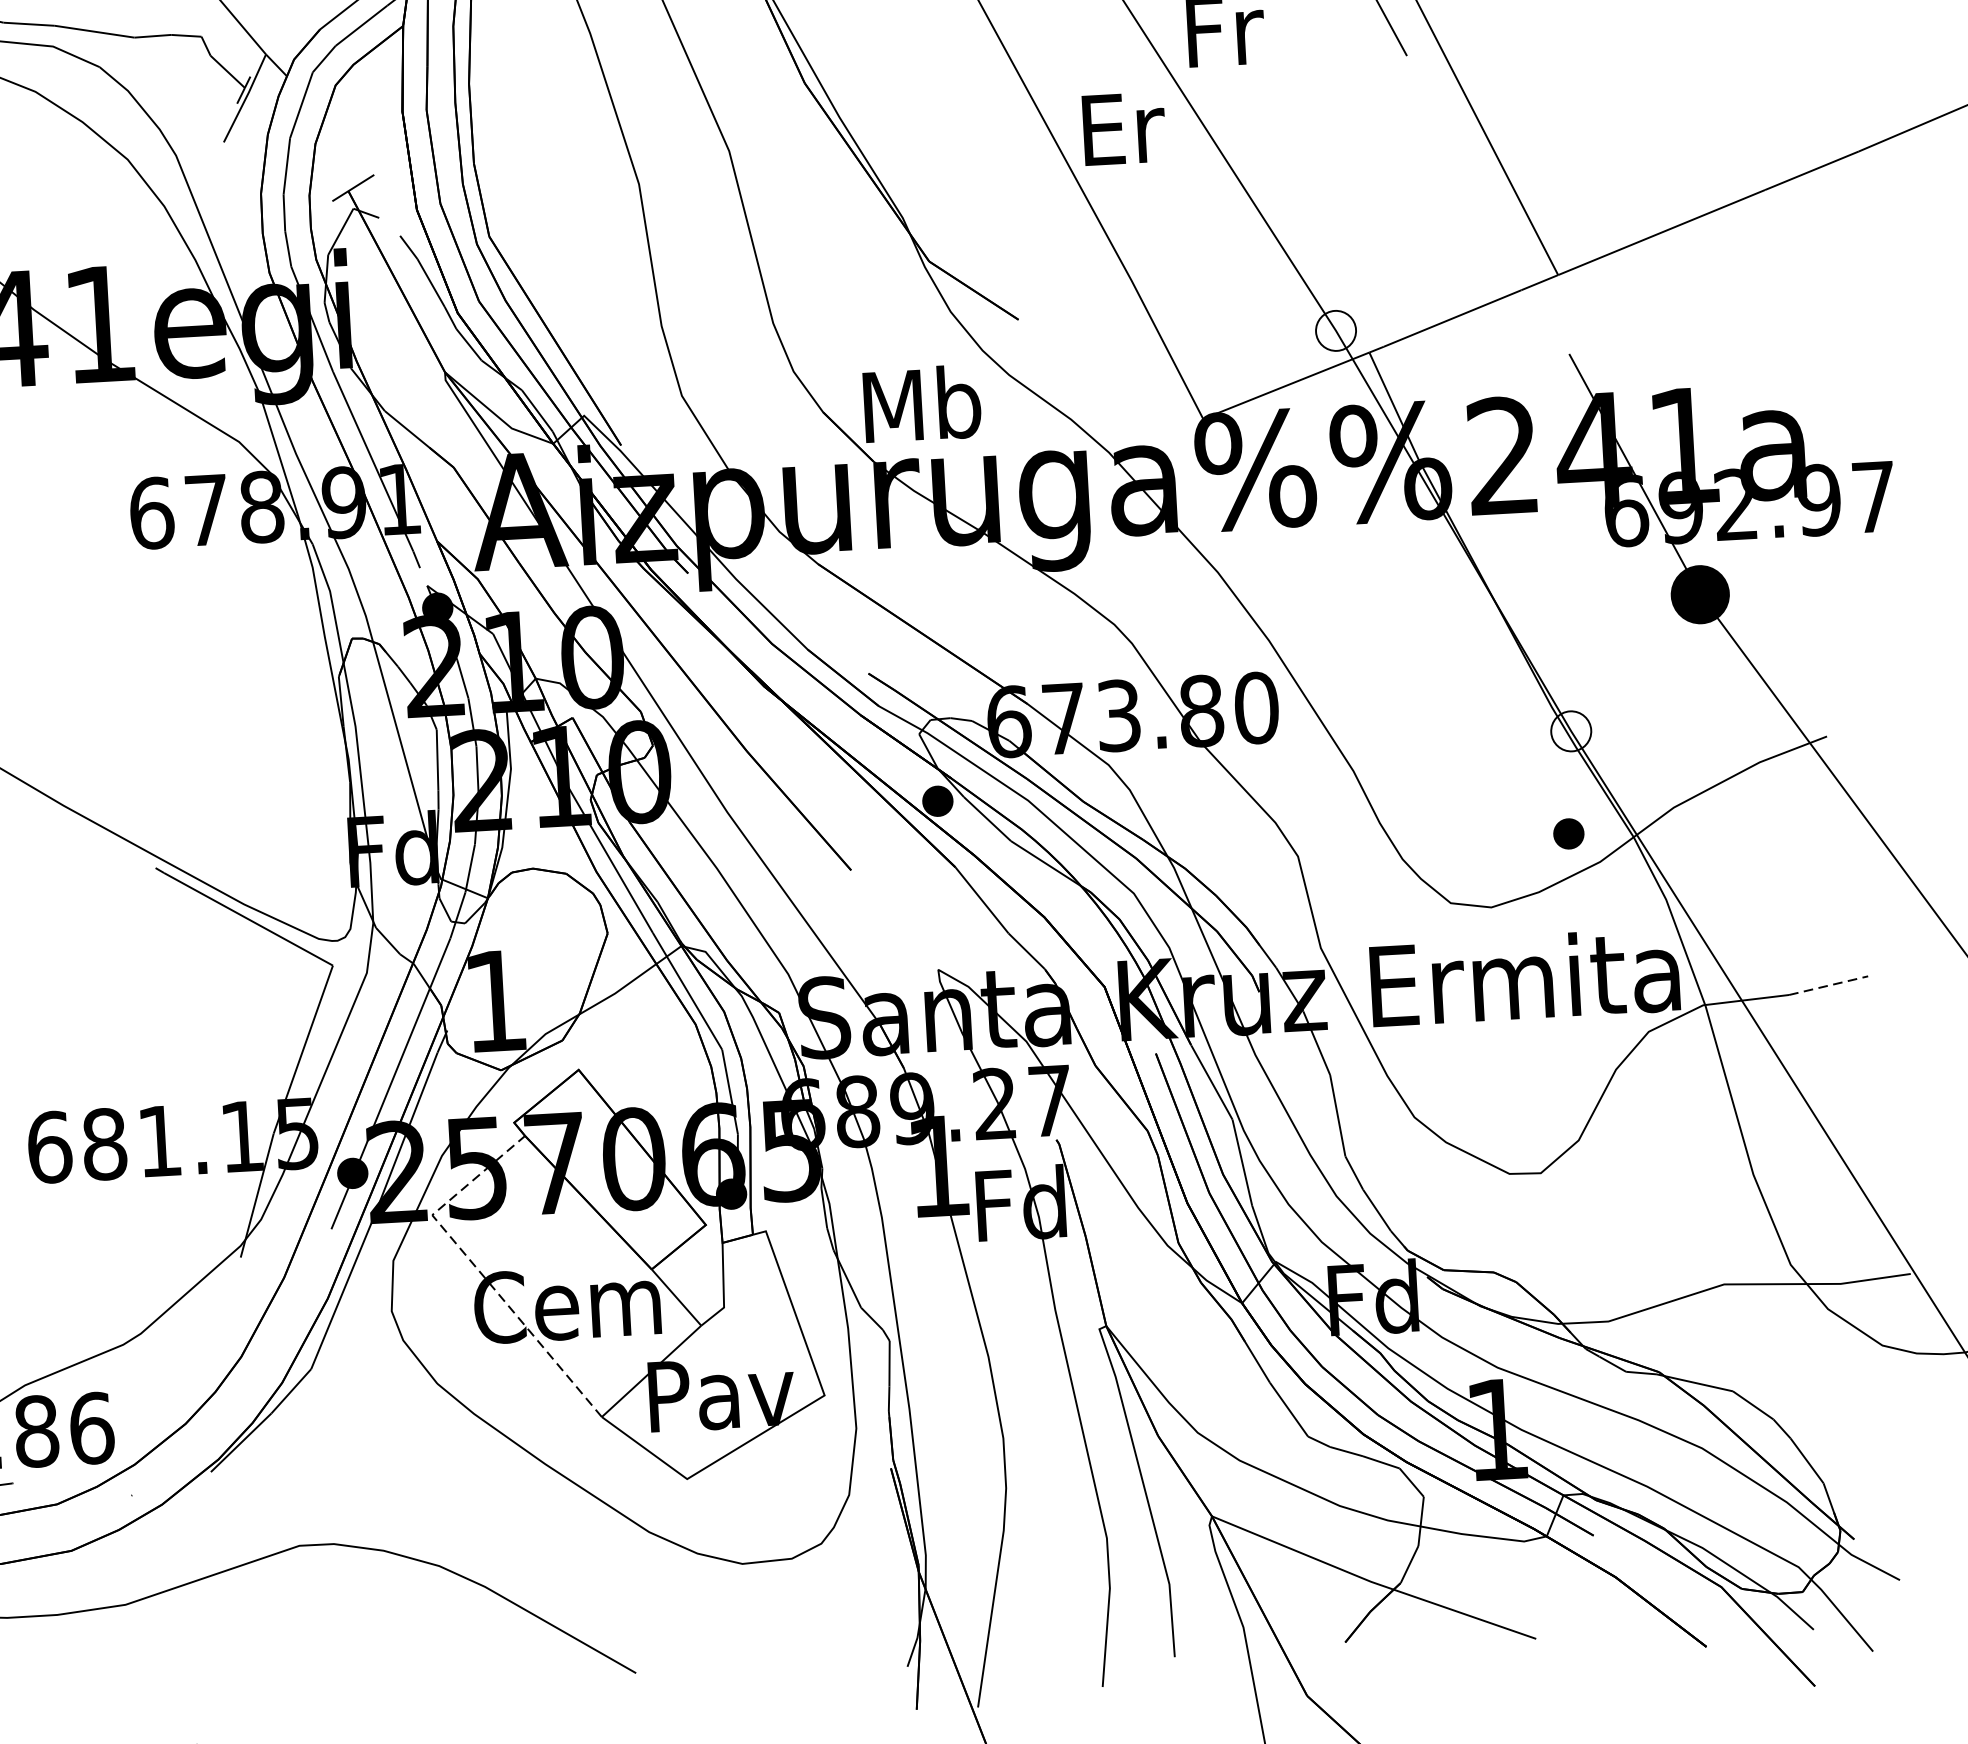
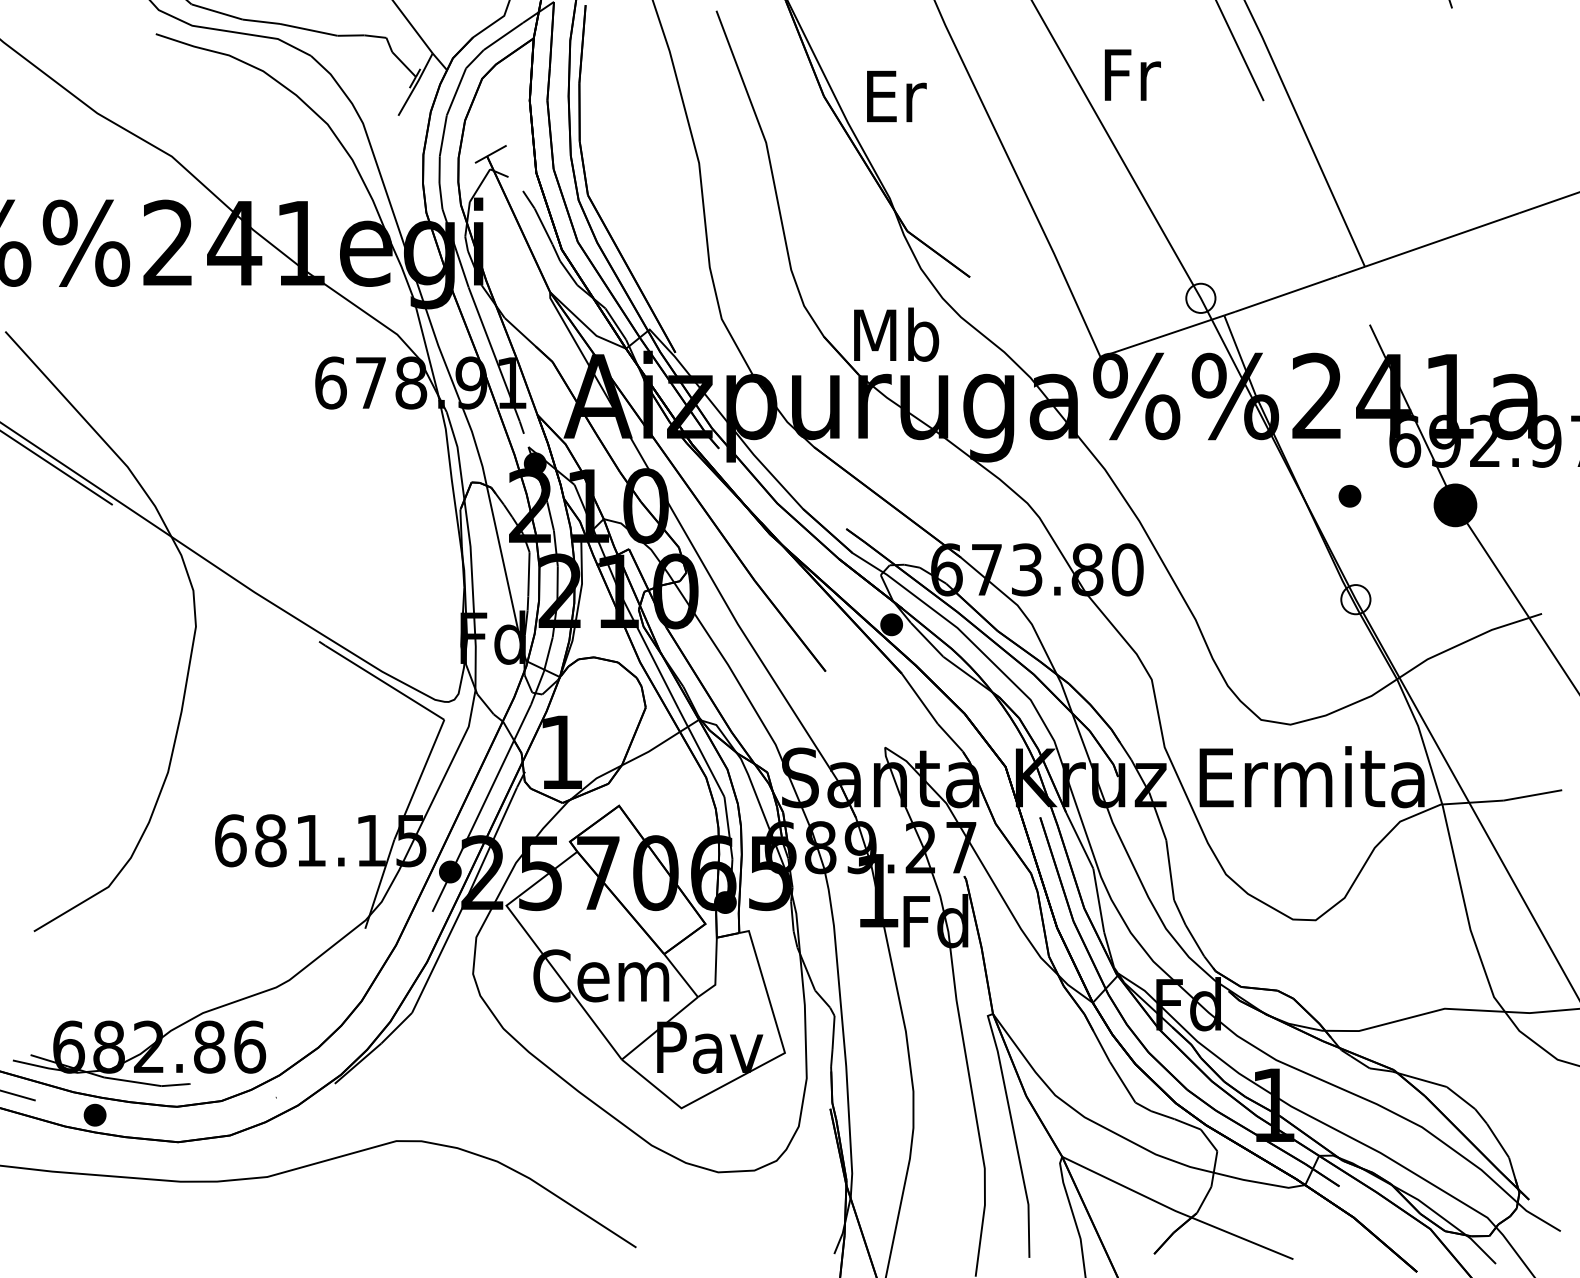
text: (1123, 128) -> (896, 96), moved
part: (1568, 832) -> (1349, 495), moved
line: (1829, 985) -> (1533, 795), dashed -> solid
line: (476, 1268) -> (536, 946), dashed -> solid

